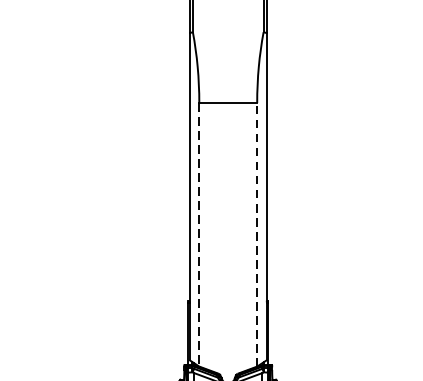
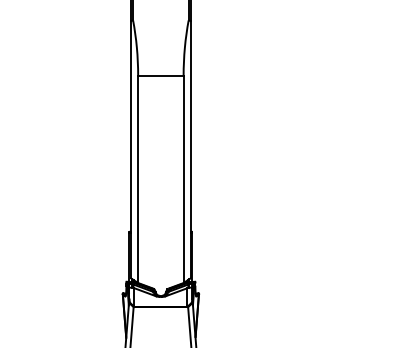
line: (199, 234) -> (138, 179), dashed -> solid
line: (257, 234) -> (183, 179), dashed -> solid

